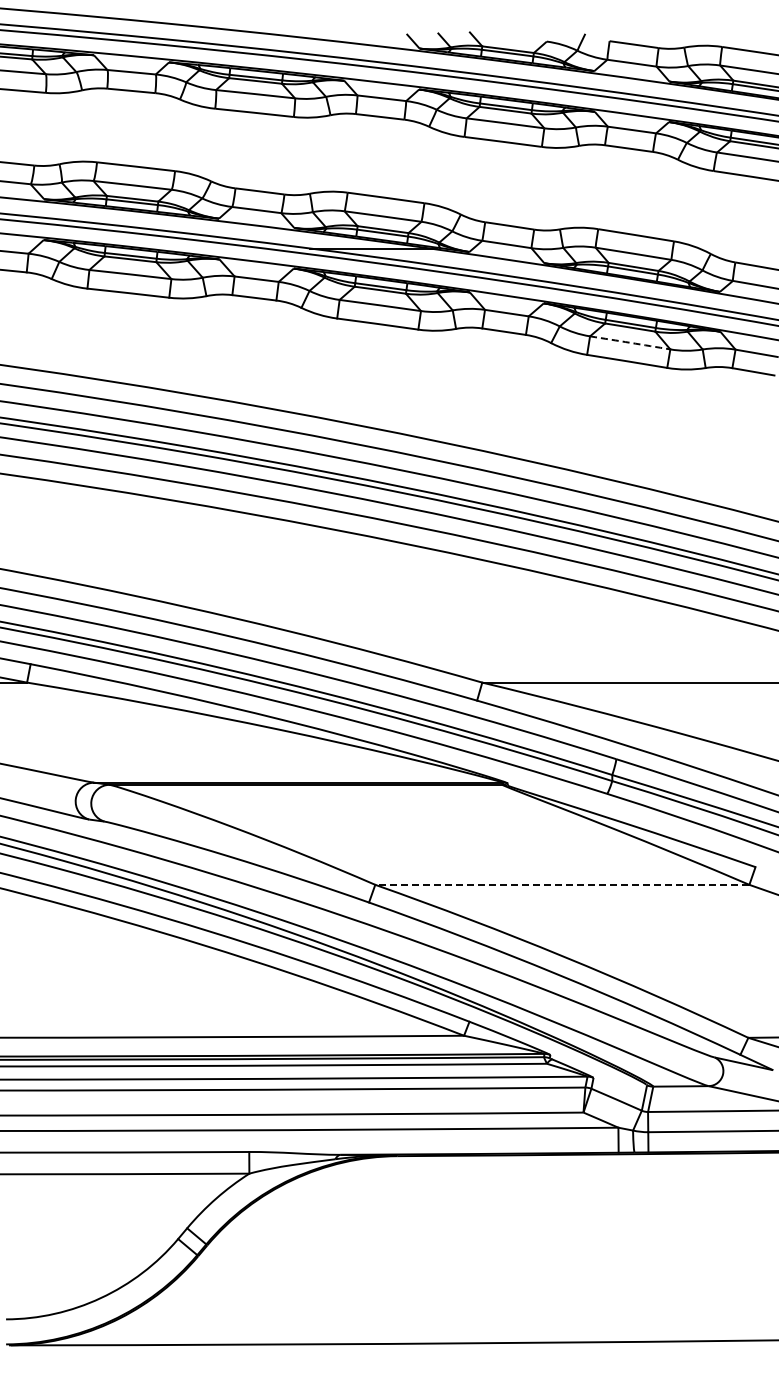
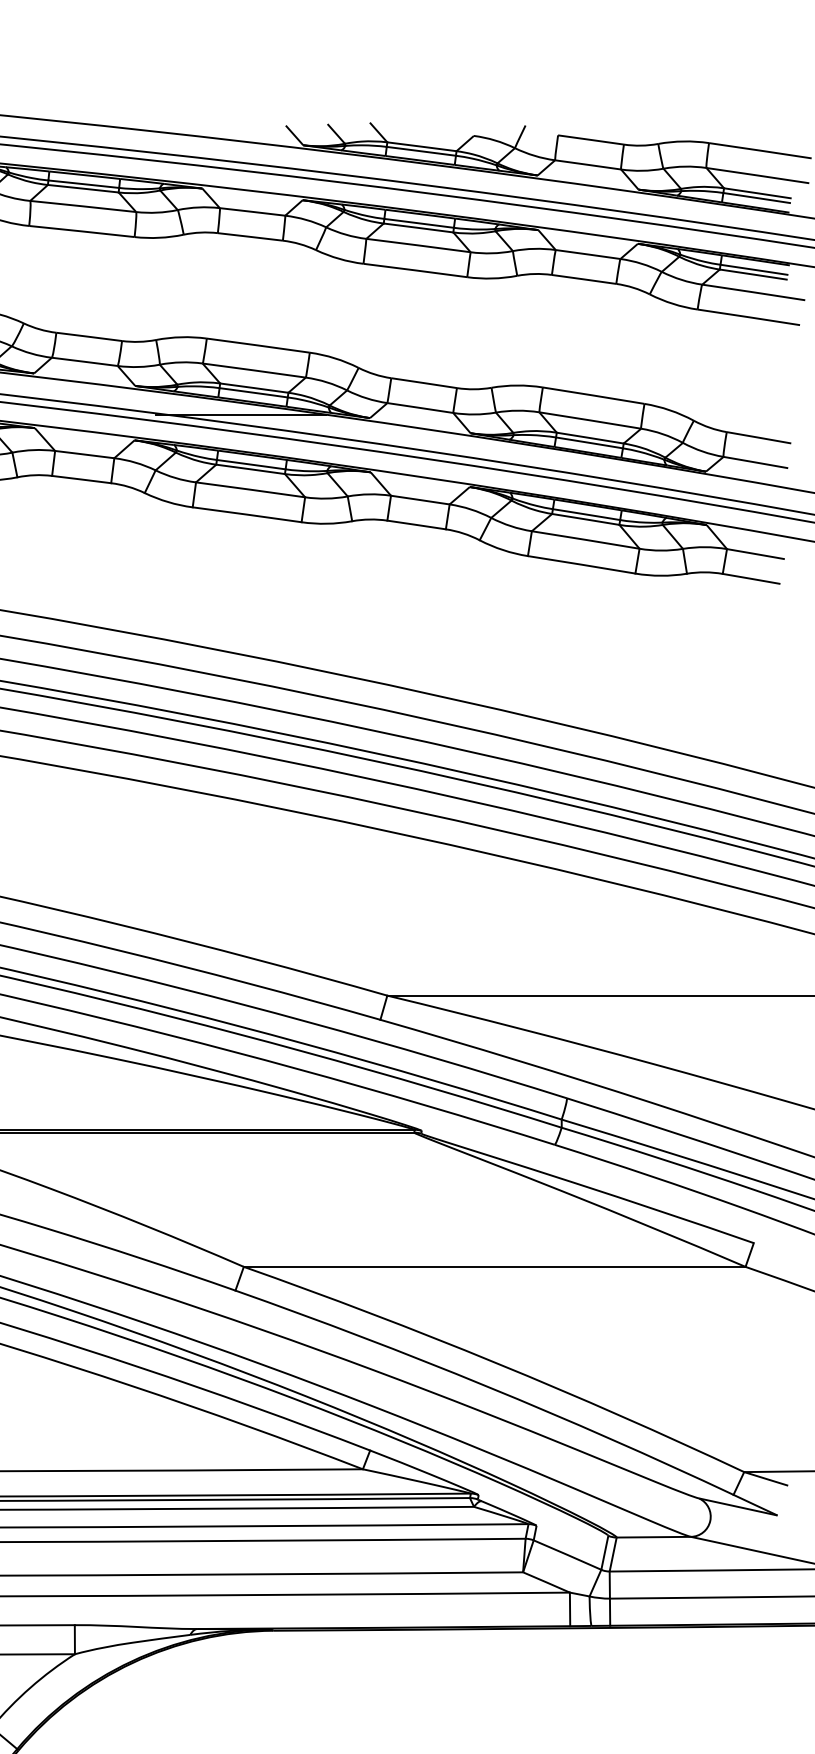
arc: (630, 342) -> (586, 539), dashed -> solid
line: (561, 884) -> (493, 1266), dashed -> solid

